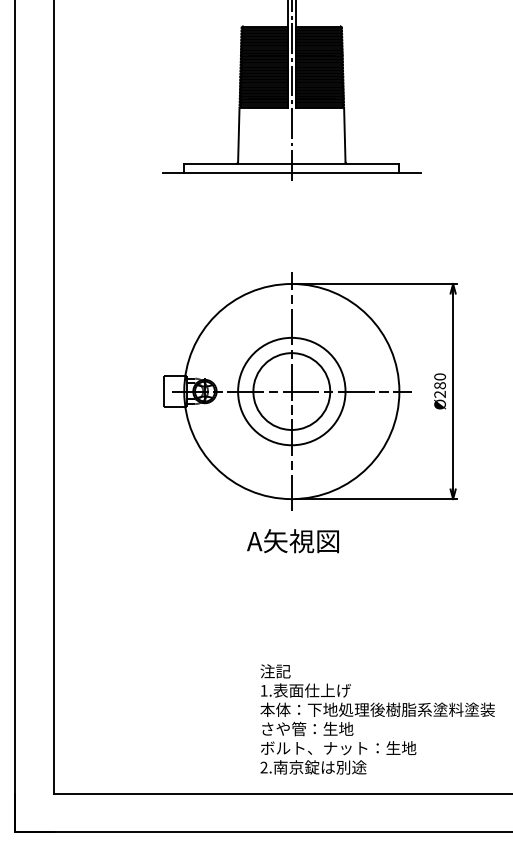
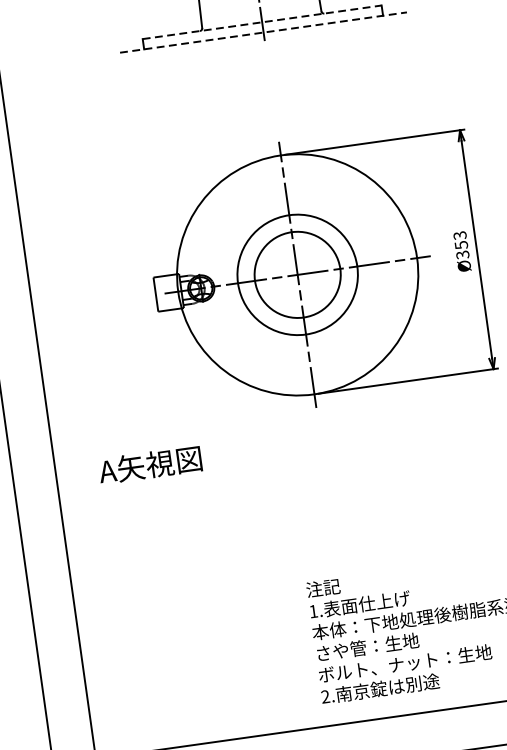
line: (291, 164) -> (261, 22), solid -> dashed
line: (292, 173) -> (264, 32), solid -> dashed
text: (439, 385) -> (460, 245), Ø280 -> Ø353
text: (292, 541) -> (149, 465), moved

